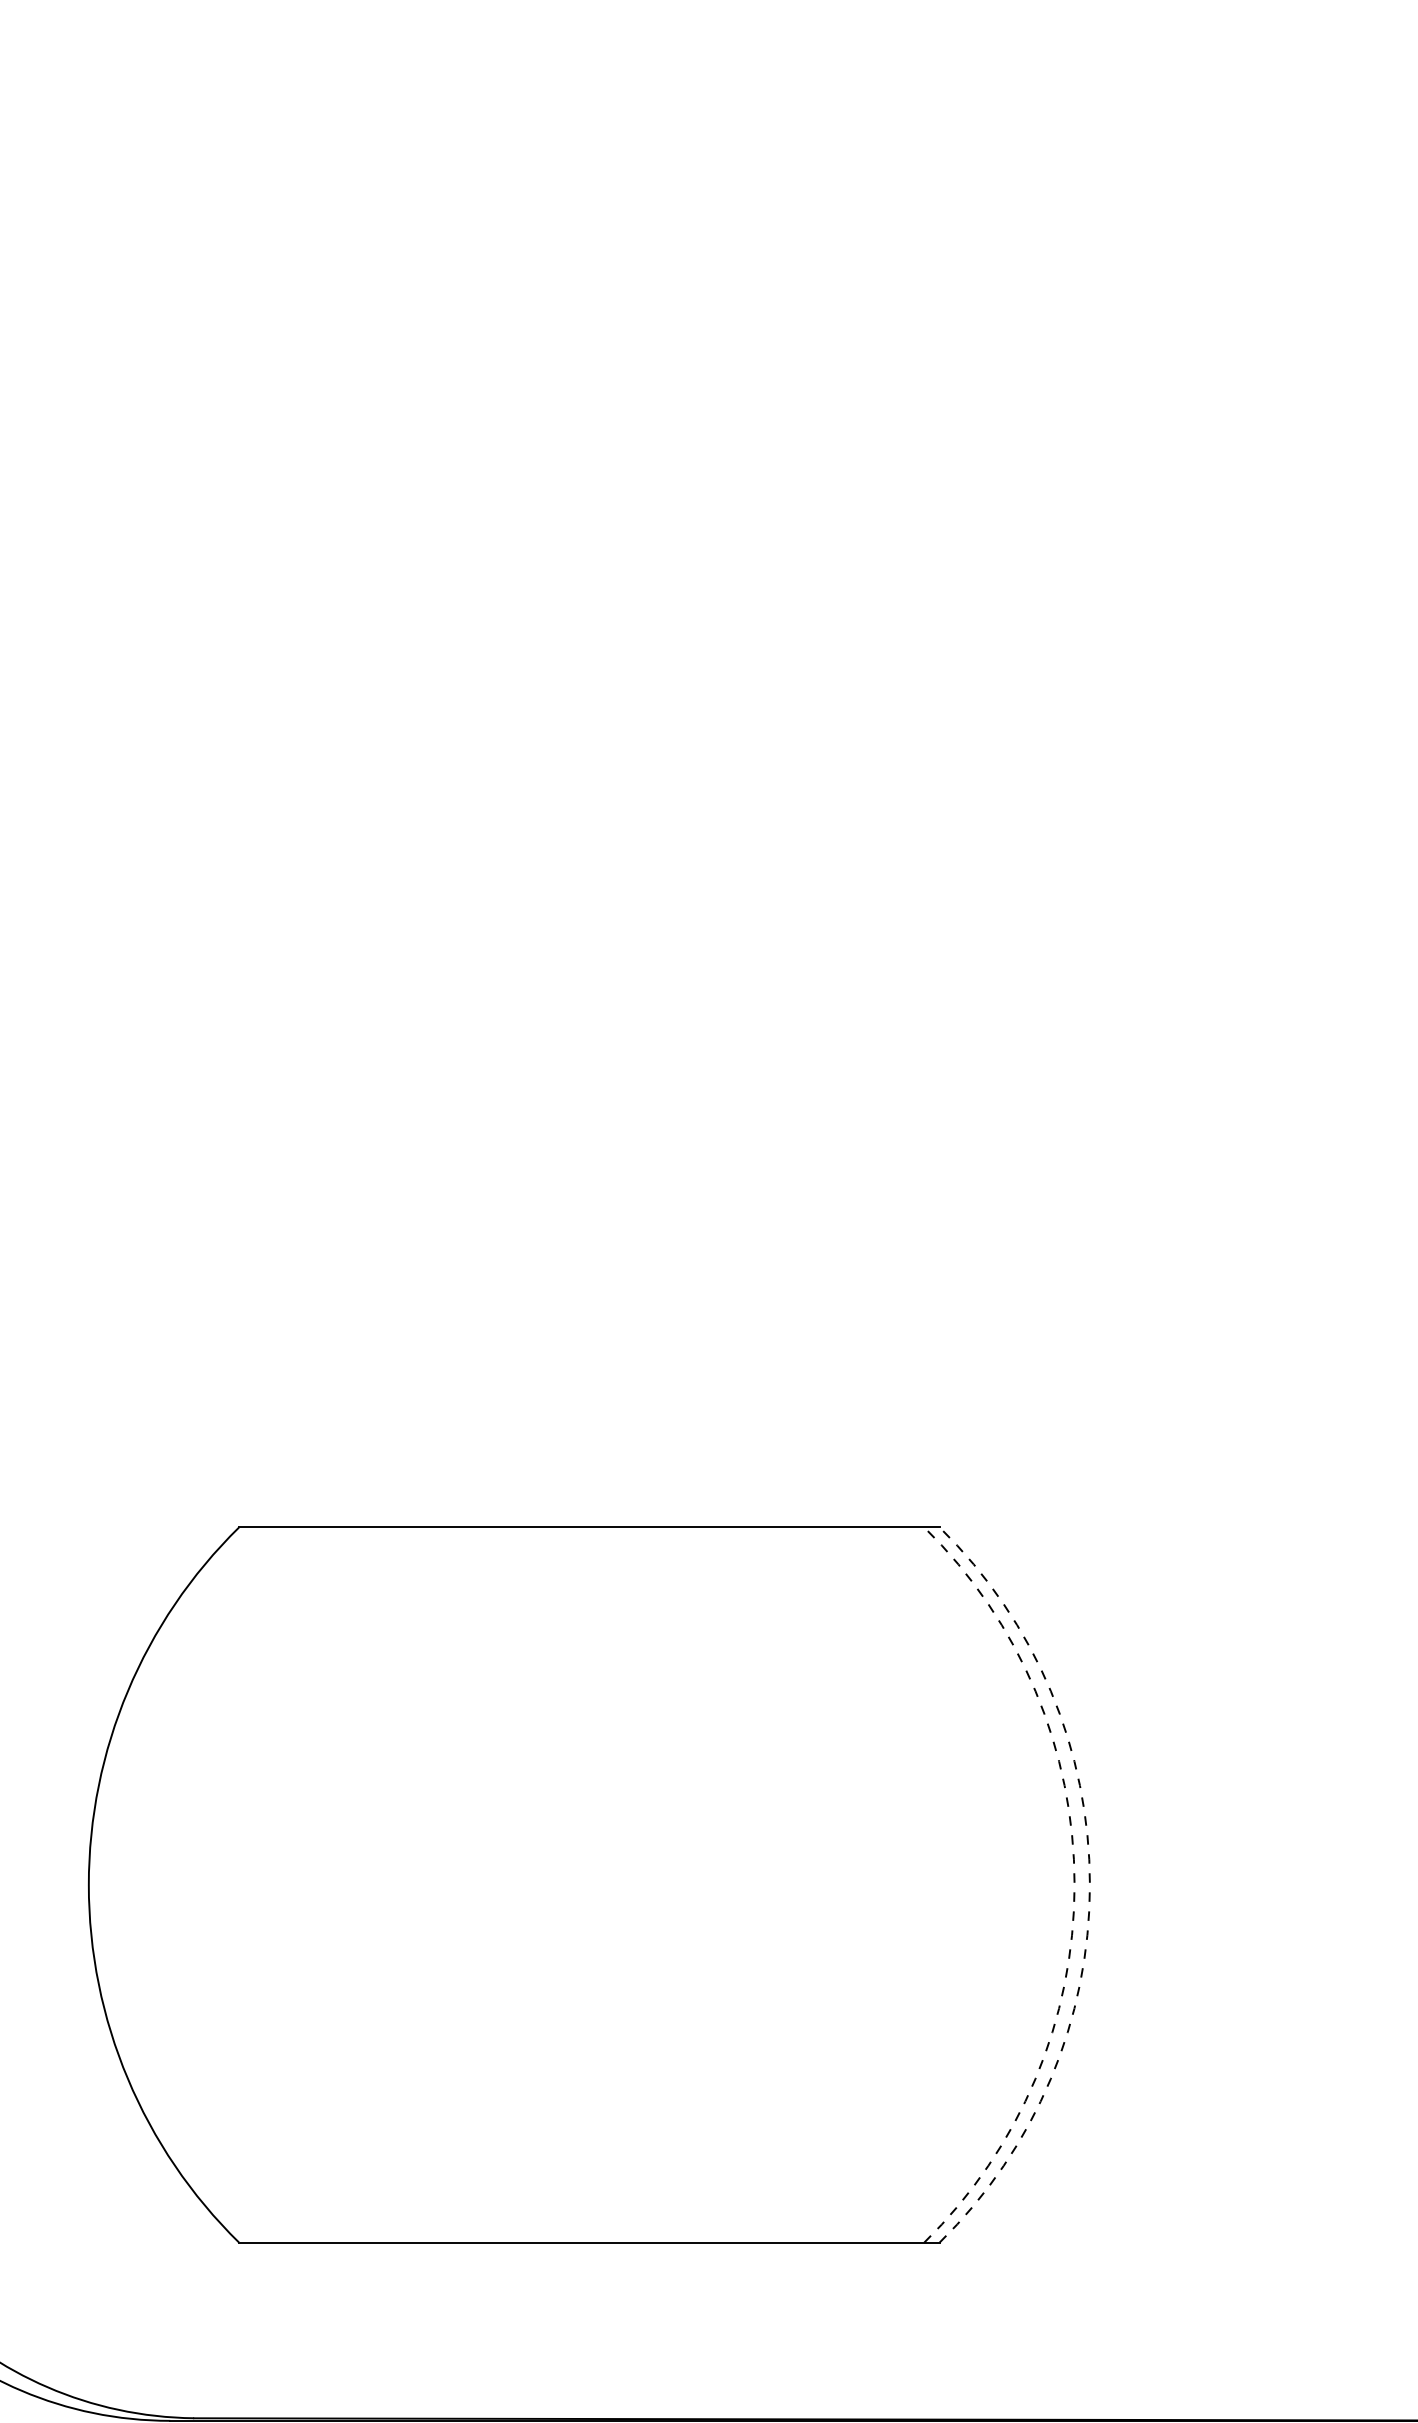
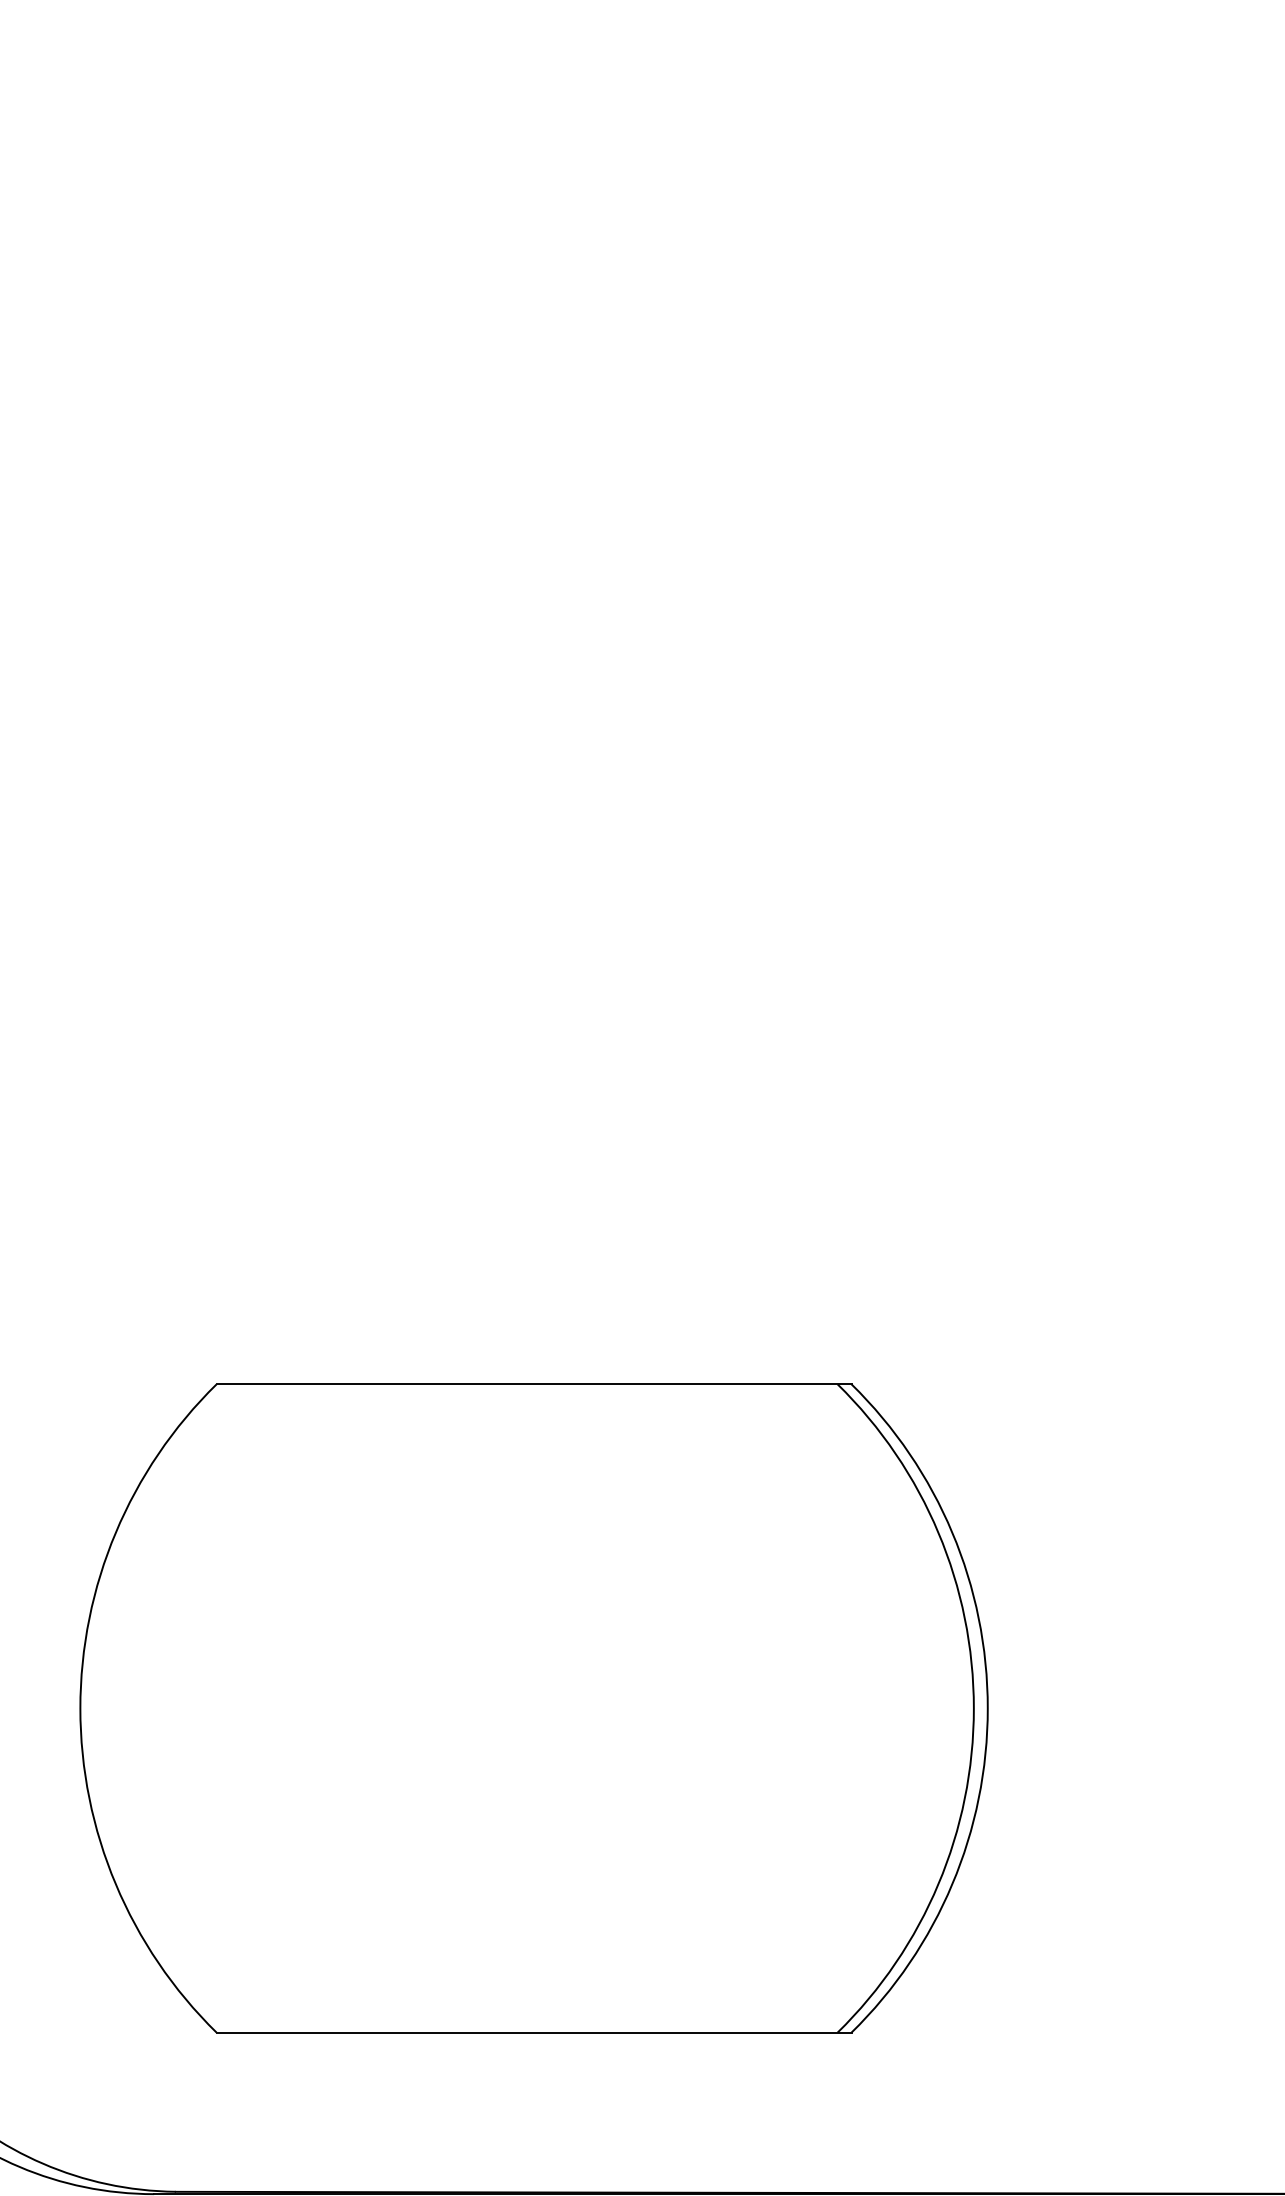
arc: (1074, 1885) -> (973, 1708), dashed -> solid
arc: (1089, 1885) -> (987, 1708), dashed -> solid

